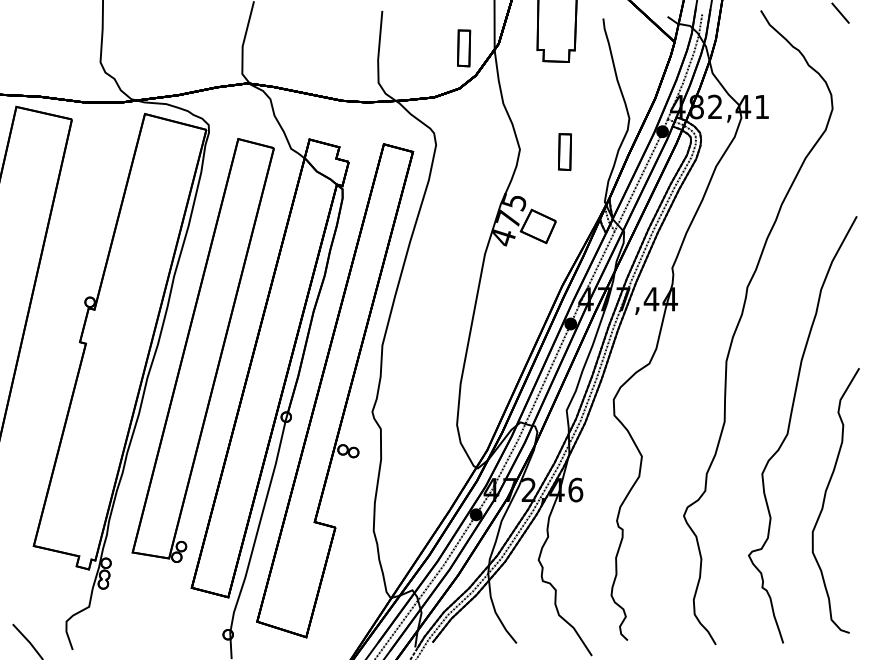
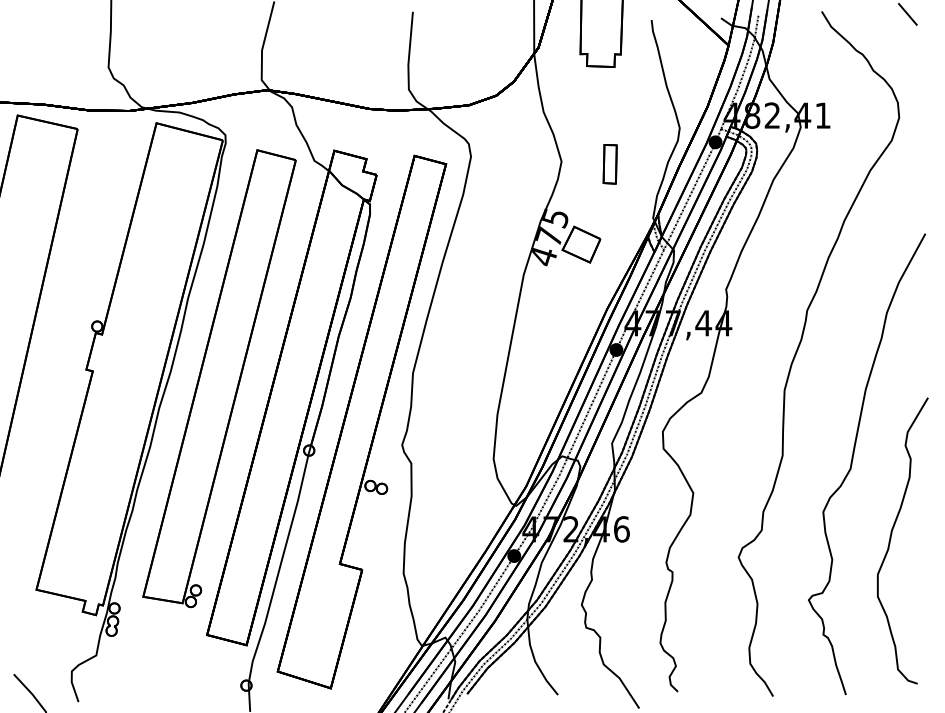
part: (463, 48) -> (500, 52), removed

